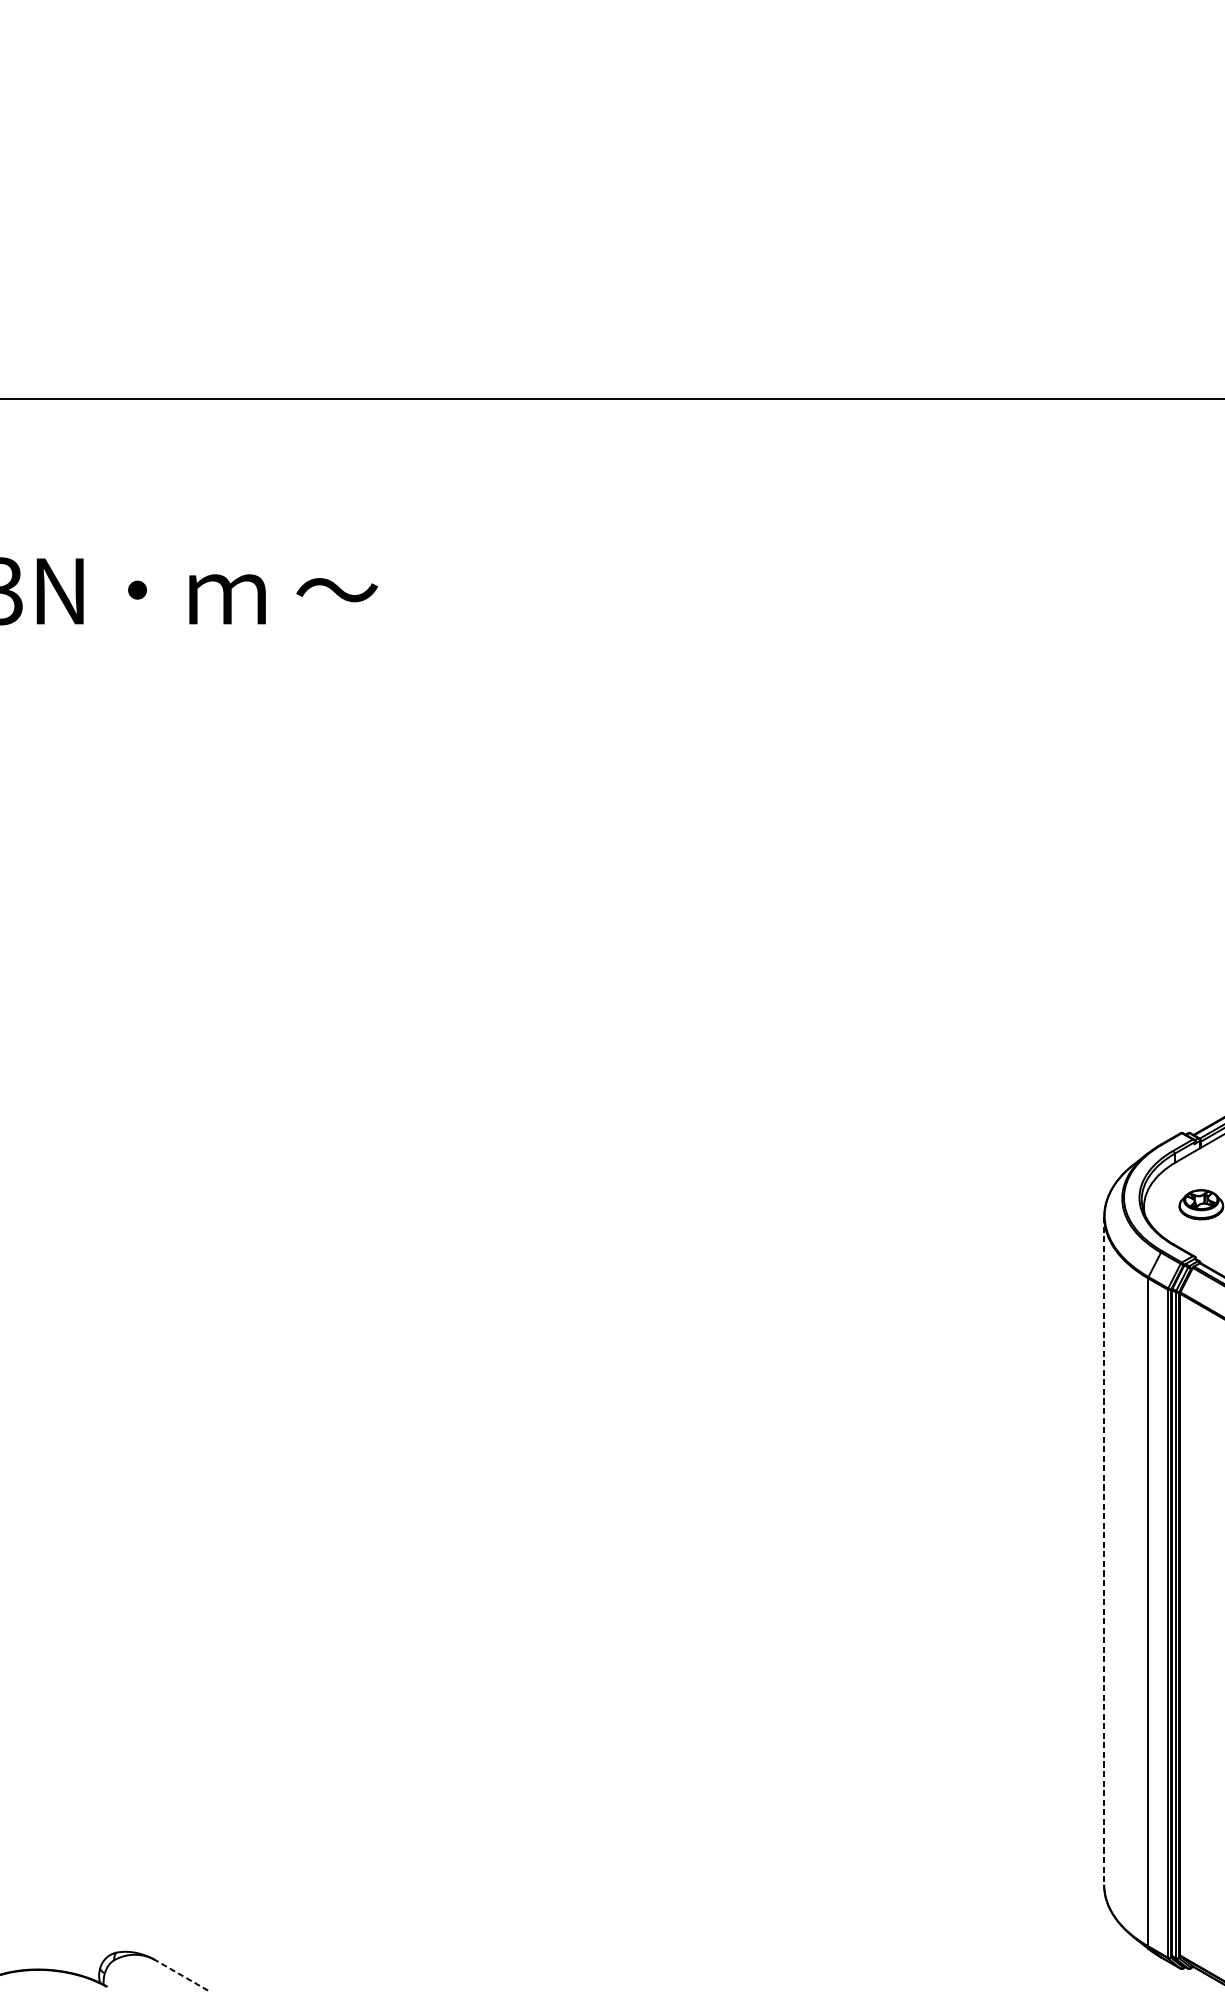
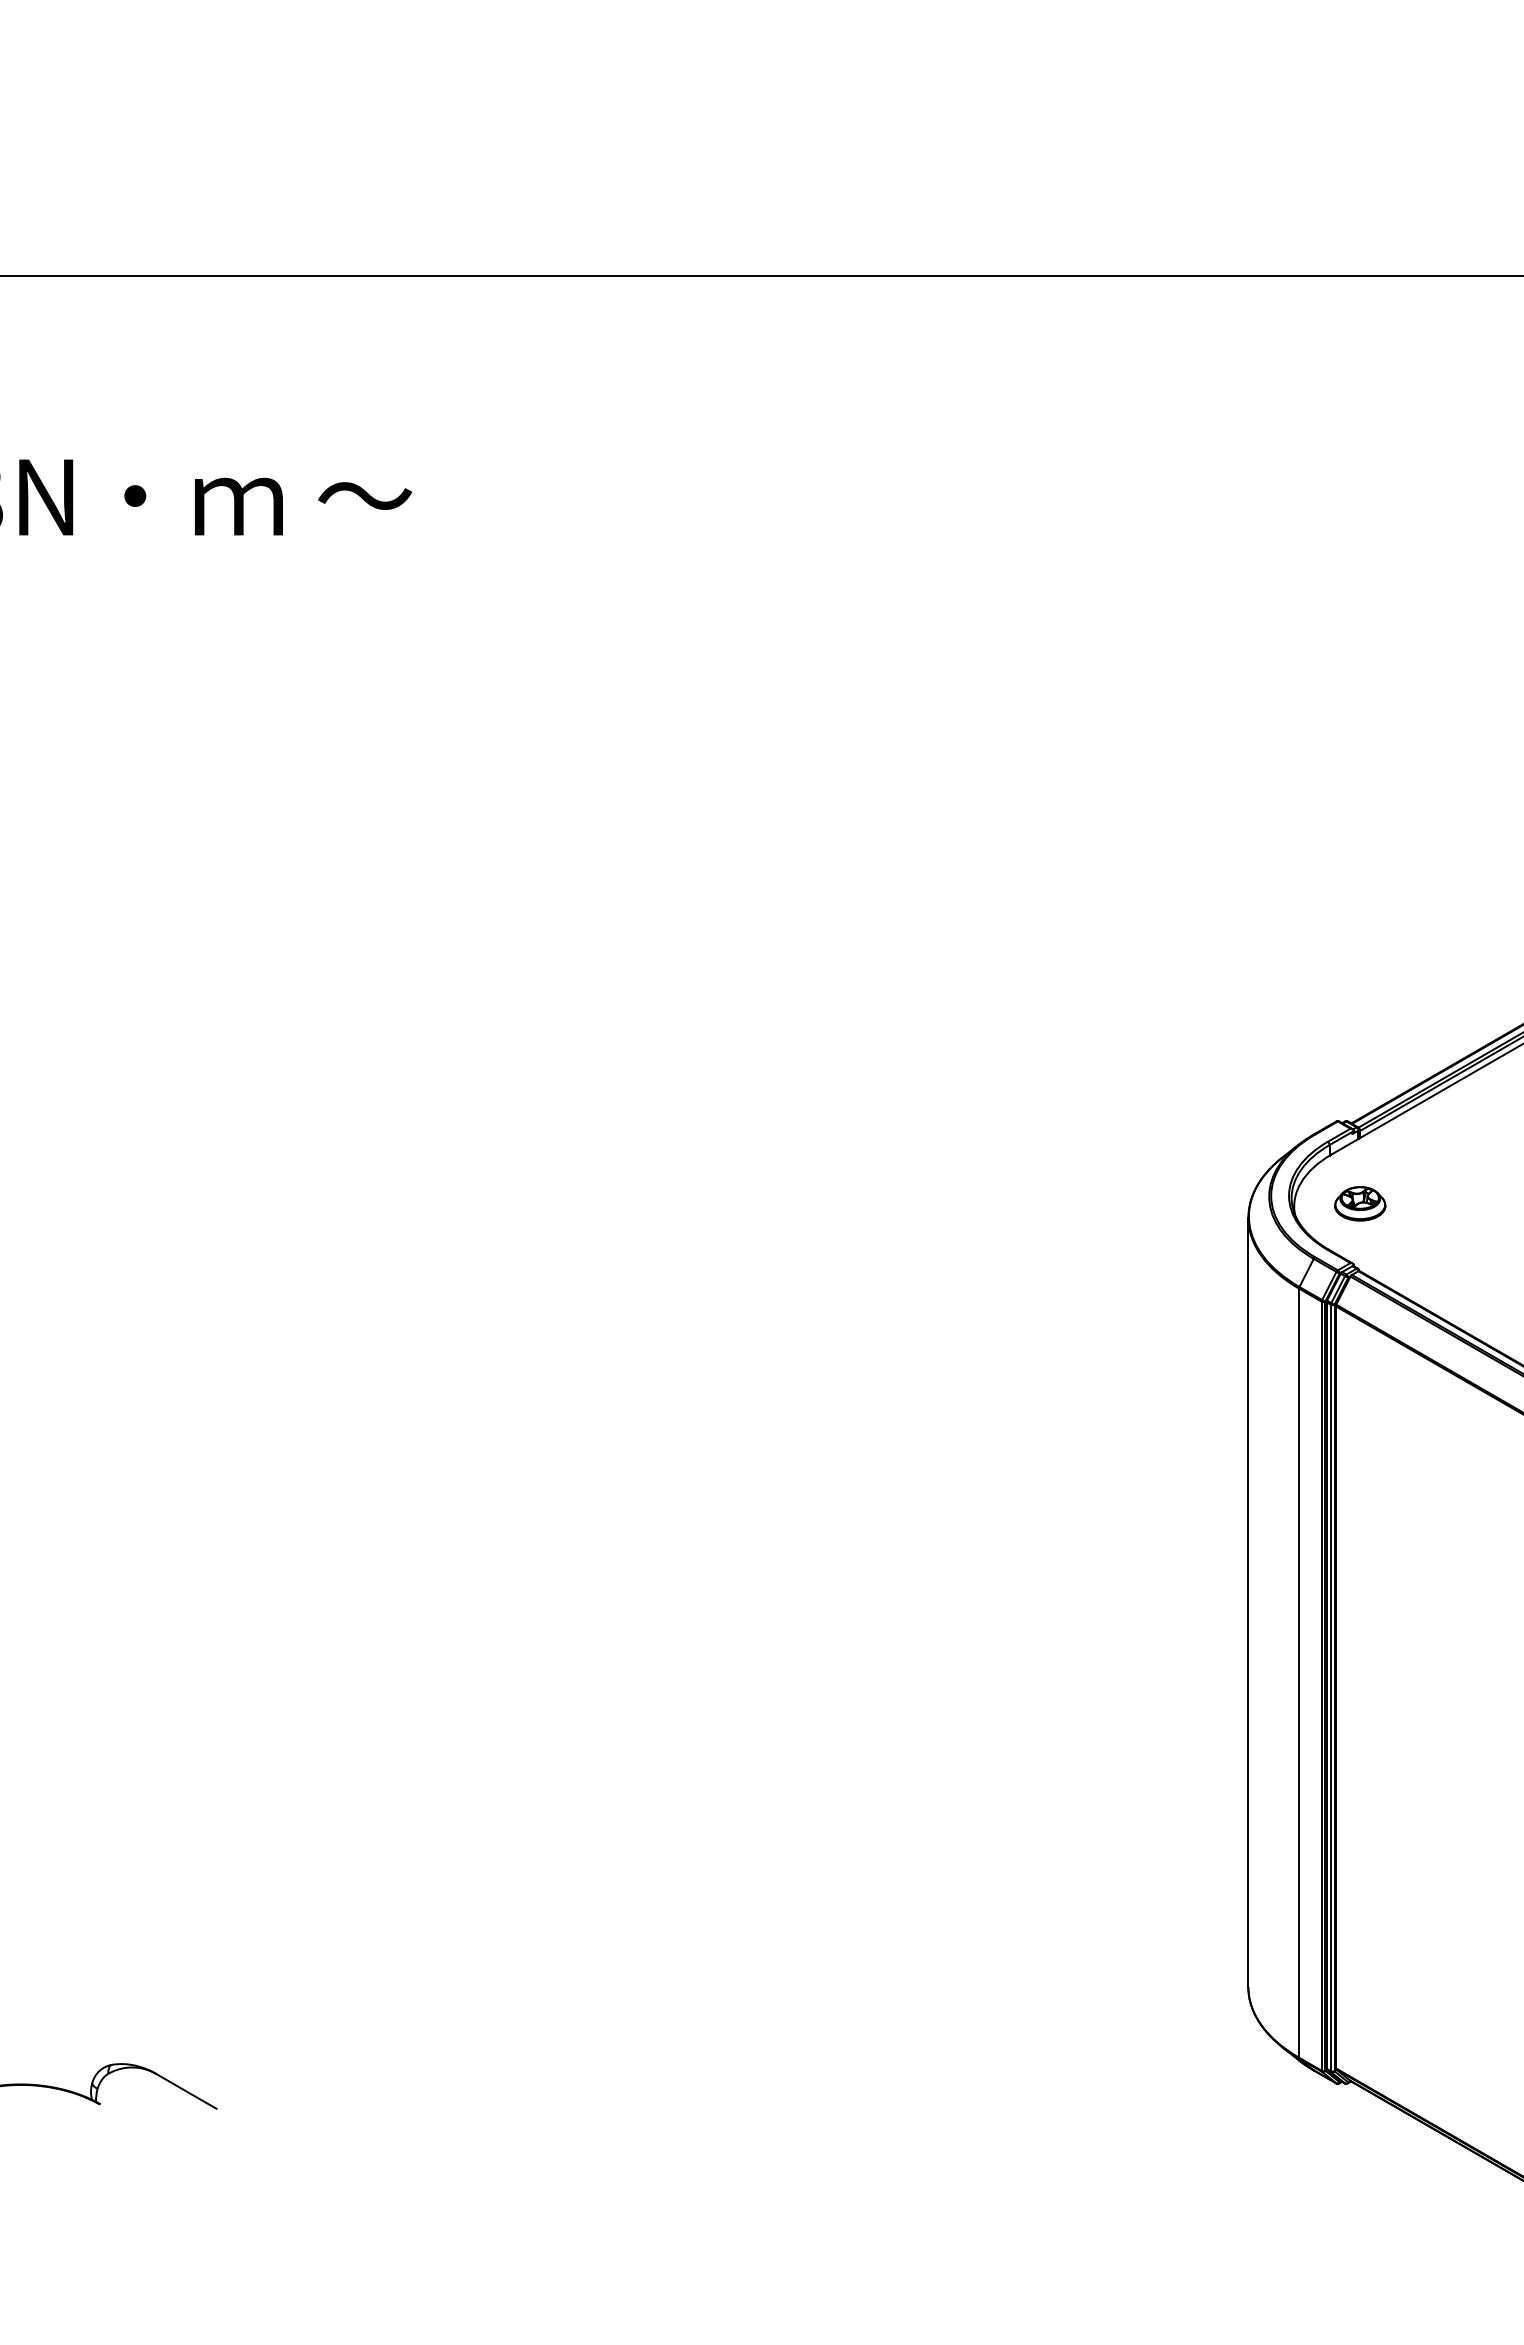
line: (1104, 1550) -> (1248, 1602), dashed -> solid
line: (182, 1975) -> (186, 2091), dashed -> solid

